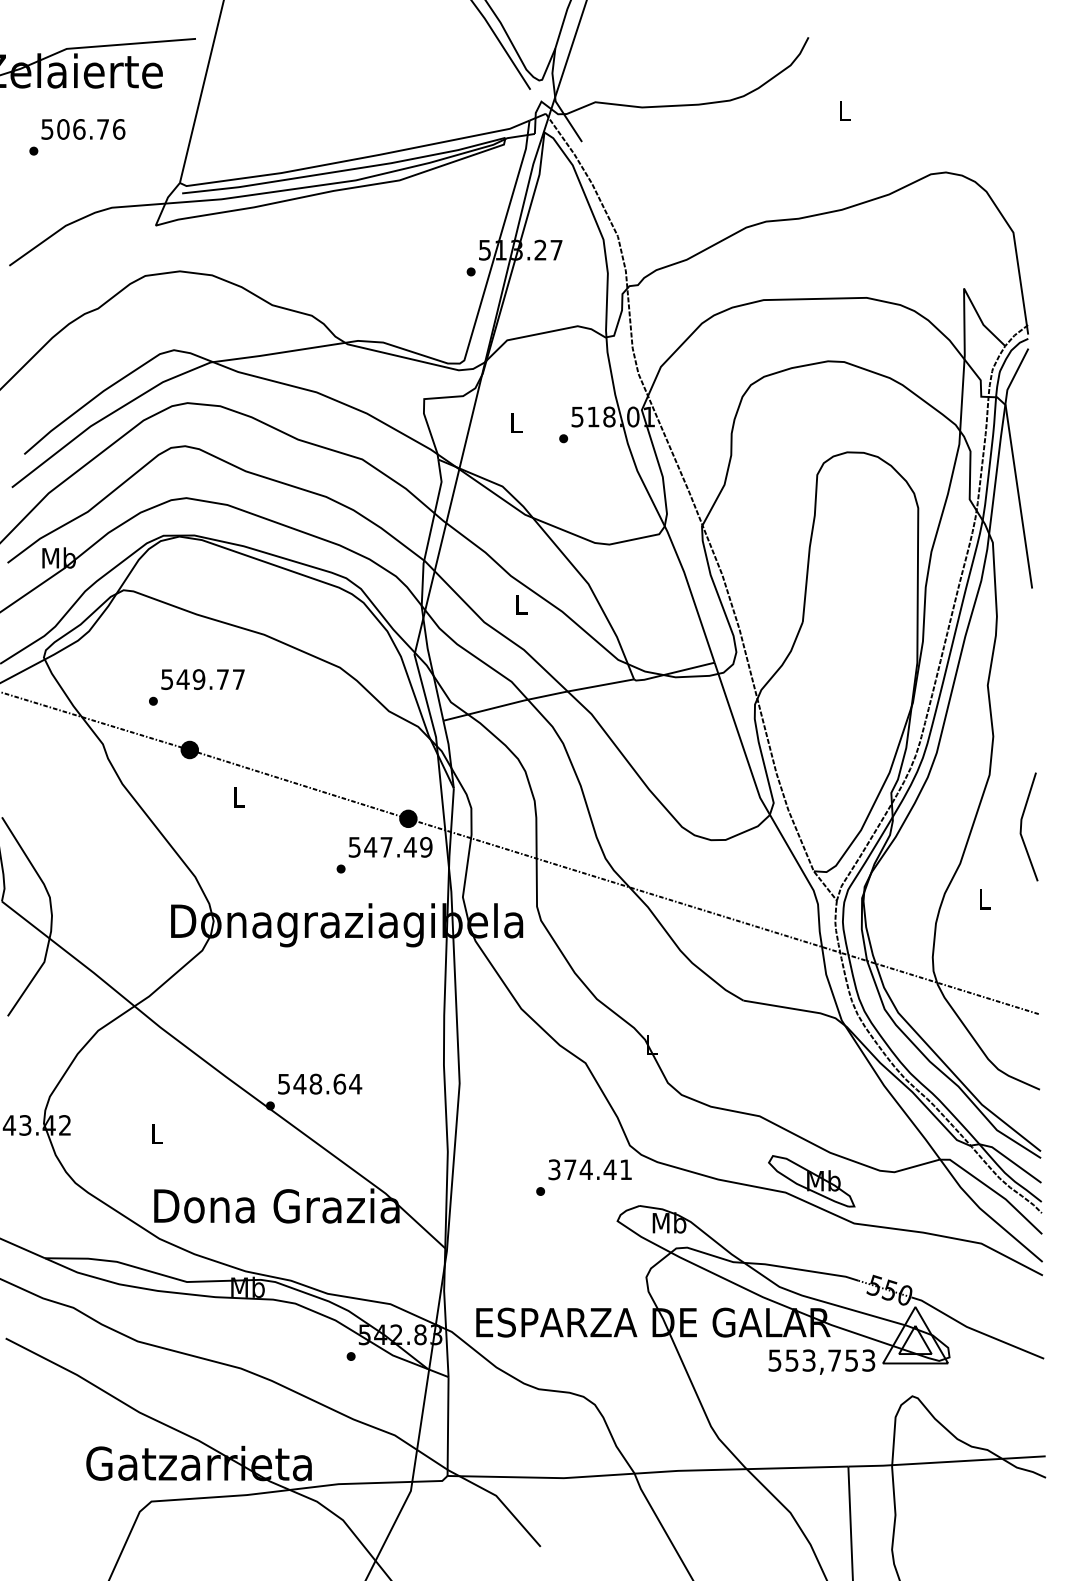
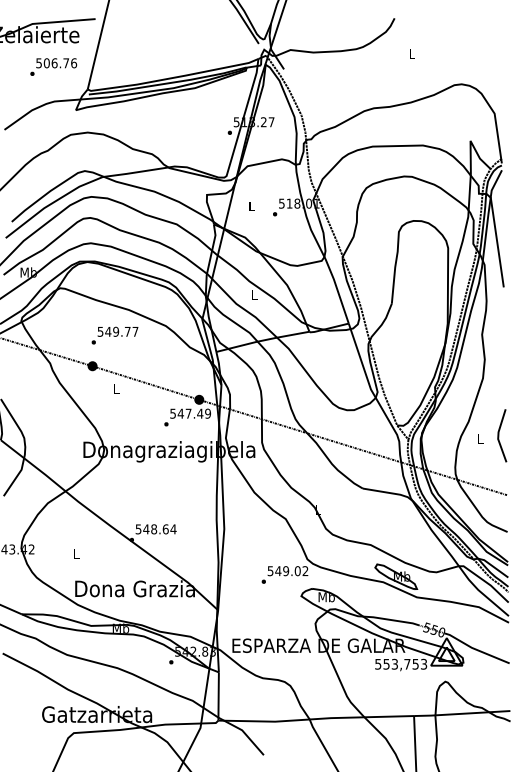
text: (76, 136) -> (53, 66), moved
text: (195, 687) -> (114, 335), moved
line: (1023, 826) -> (499, 435), moved
text: (591, 1170) -> (288, 571), 374.41 -> 549.02

